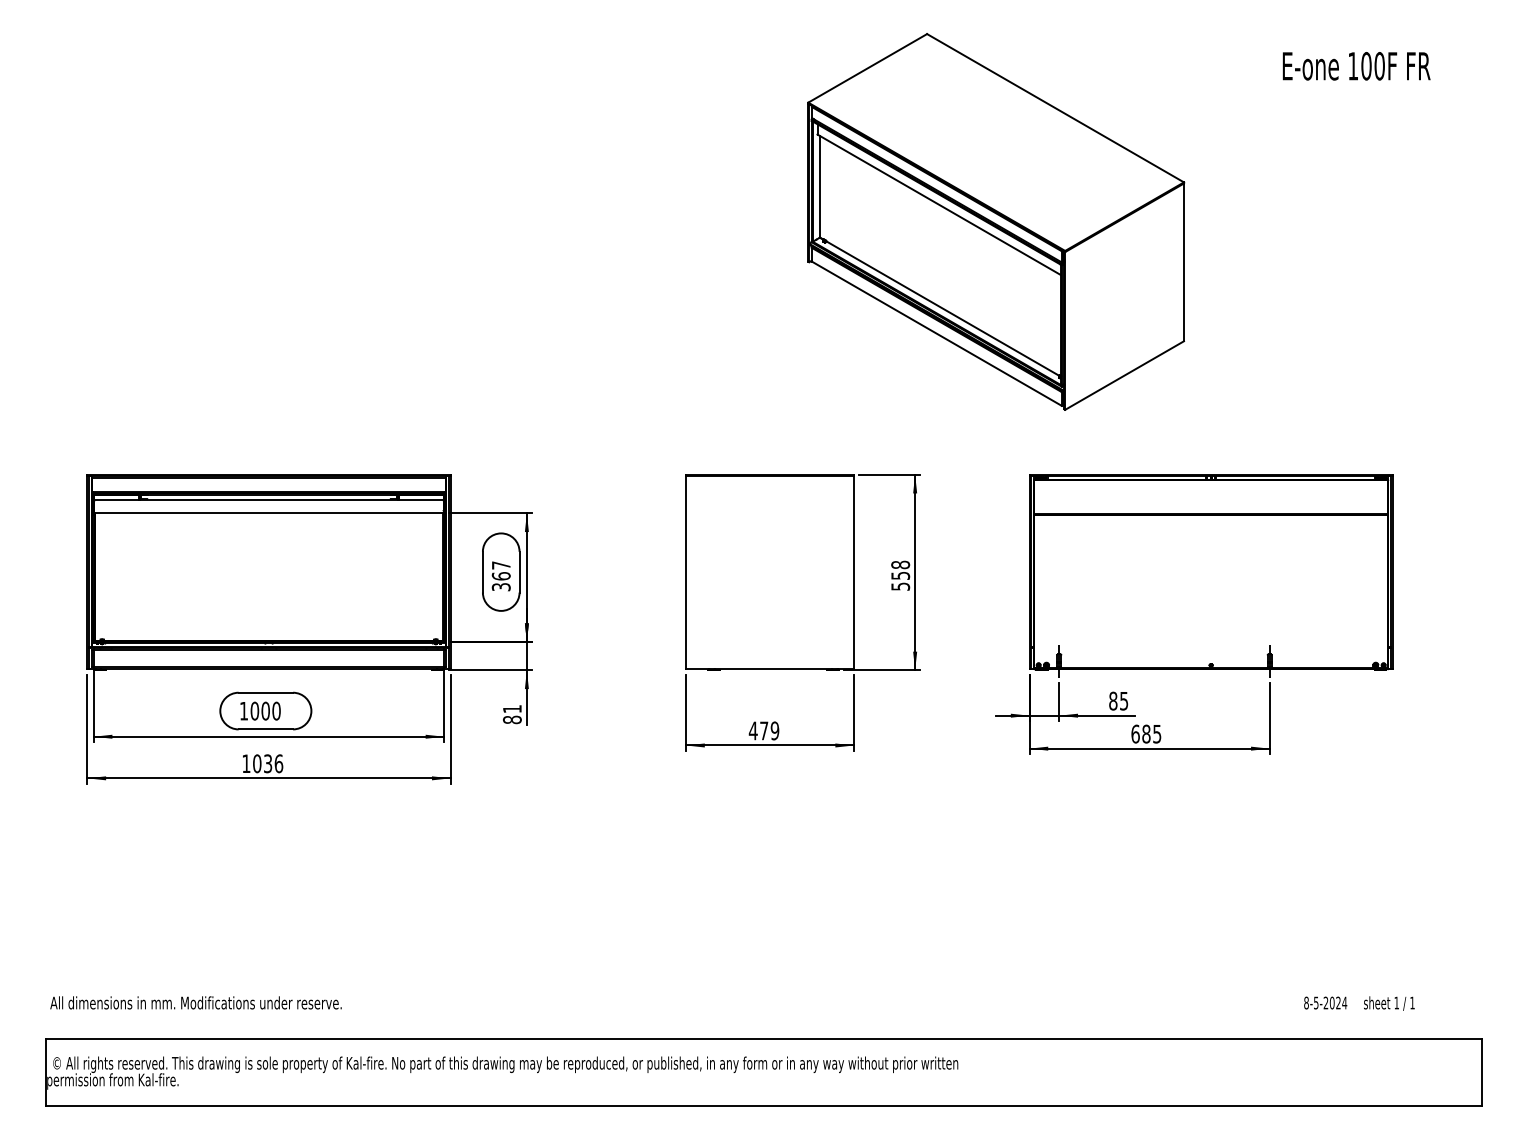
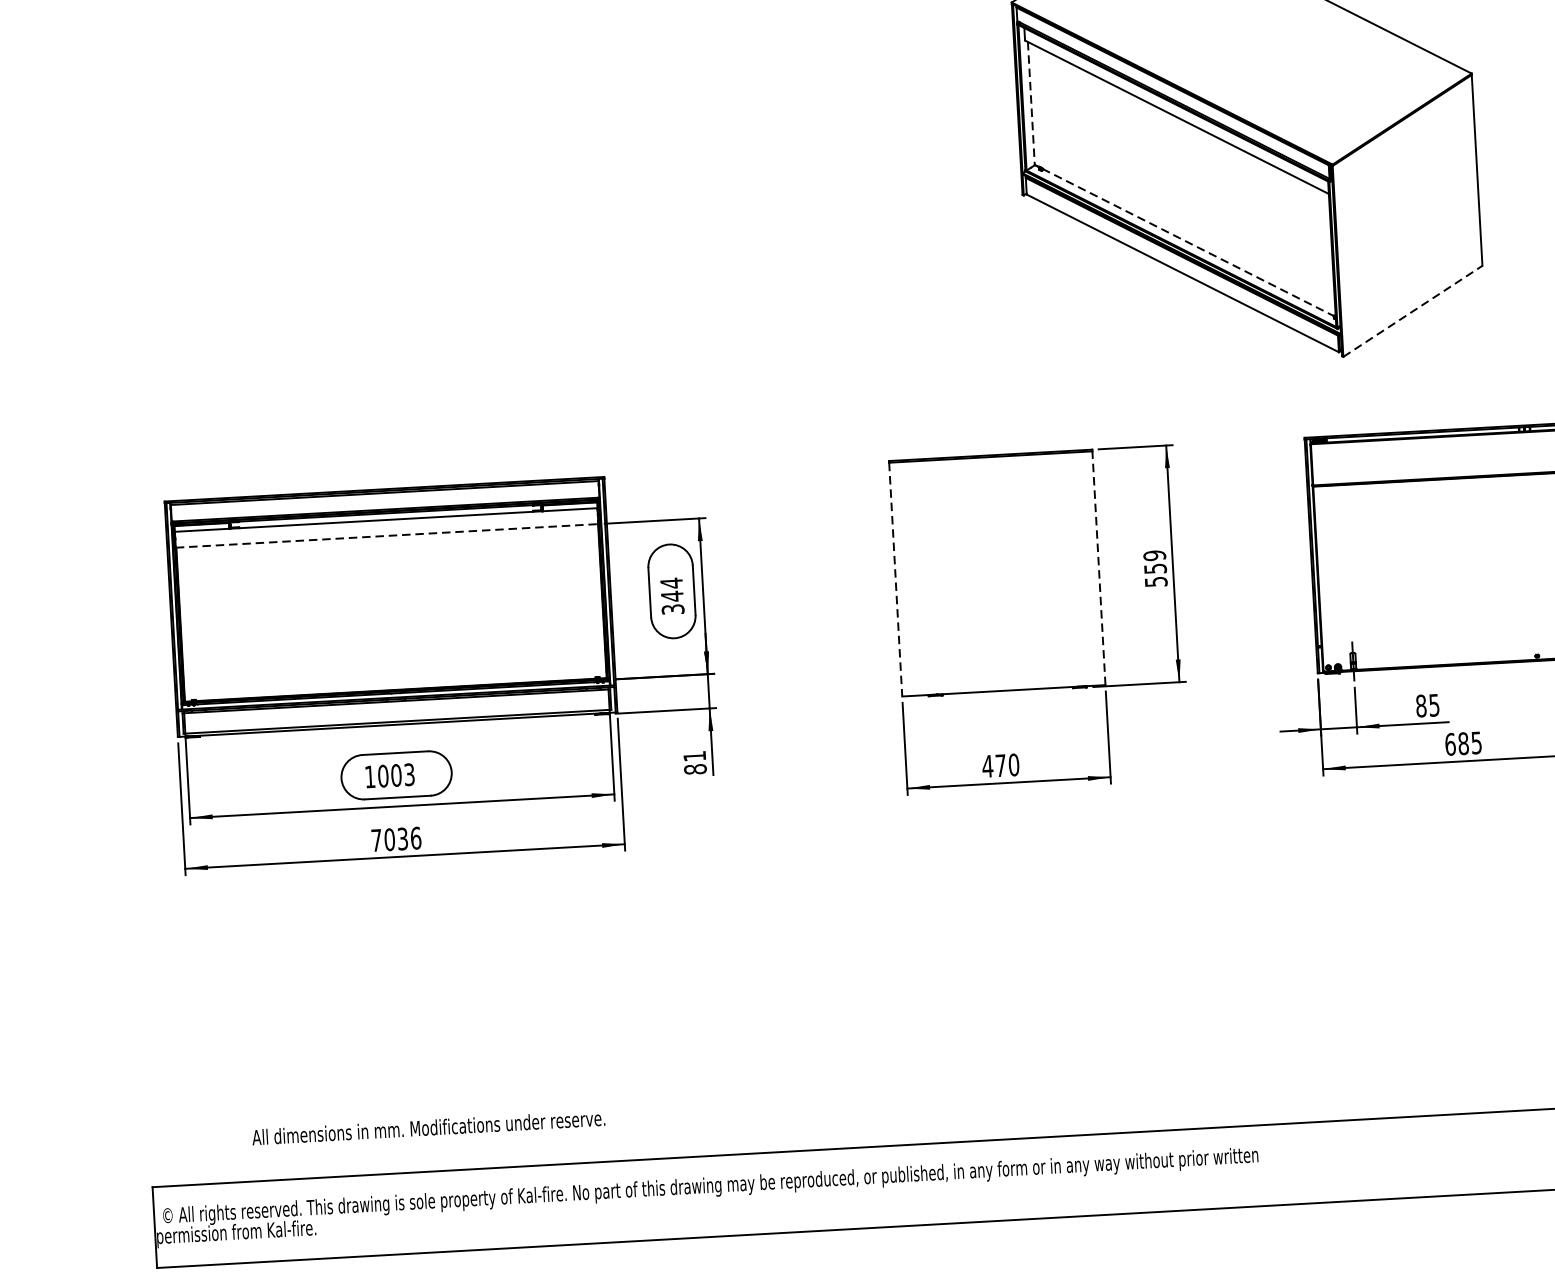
line: (819, 186) -> (1030, 103), solid -> dashed
line: (942, 308) -> (1188, 242), solid -> dashed
line: (1124, 375) -> (1412, 311), solid -> dashed
line: (269, 513) -> (387, 536), solid -> dashed
text: (900, 564) -> (1154, 555), 558 -> 559
text: (500, 570) -> (670, 589), 367 -> 344
line: (686, 572) -> (896, 579), solid -> dashed
line: (854, 572) -> (1099, 567), solid -> dashed
text: (276, 710) -> (409, 773), 1000 -> 1003
text: (774, 730) -> (1013, 764), 479 -> 470
text: (246, 763) -> (376, 840), 1036 -> 7036
text: (195, 1002) -> (427, 1127), moved

